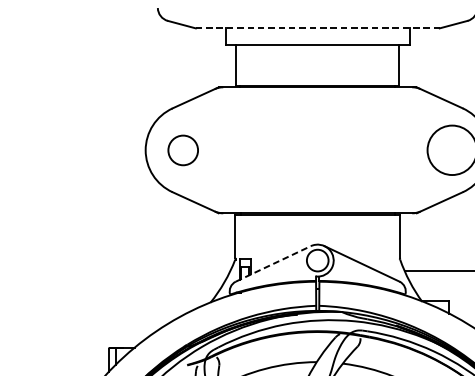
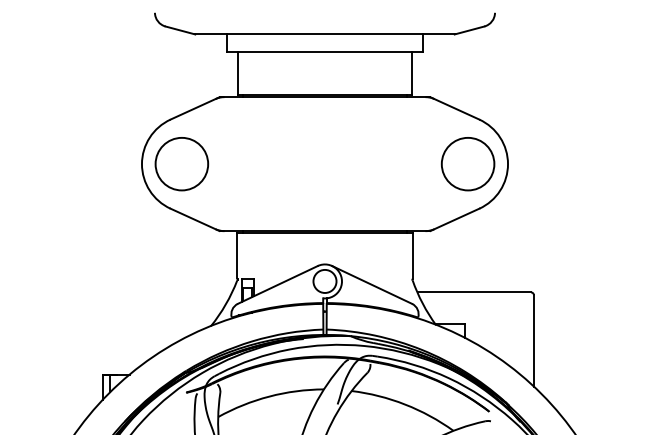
line: (318, 28) -> (325, 34), dashed -> solid
circle: (182, 150) -> (181, 164), size x1.67
line: (274, 263) -> (278, 284), dashed -> solid

